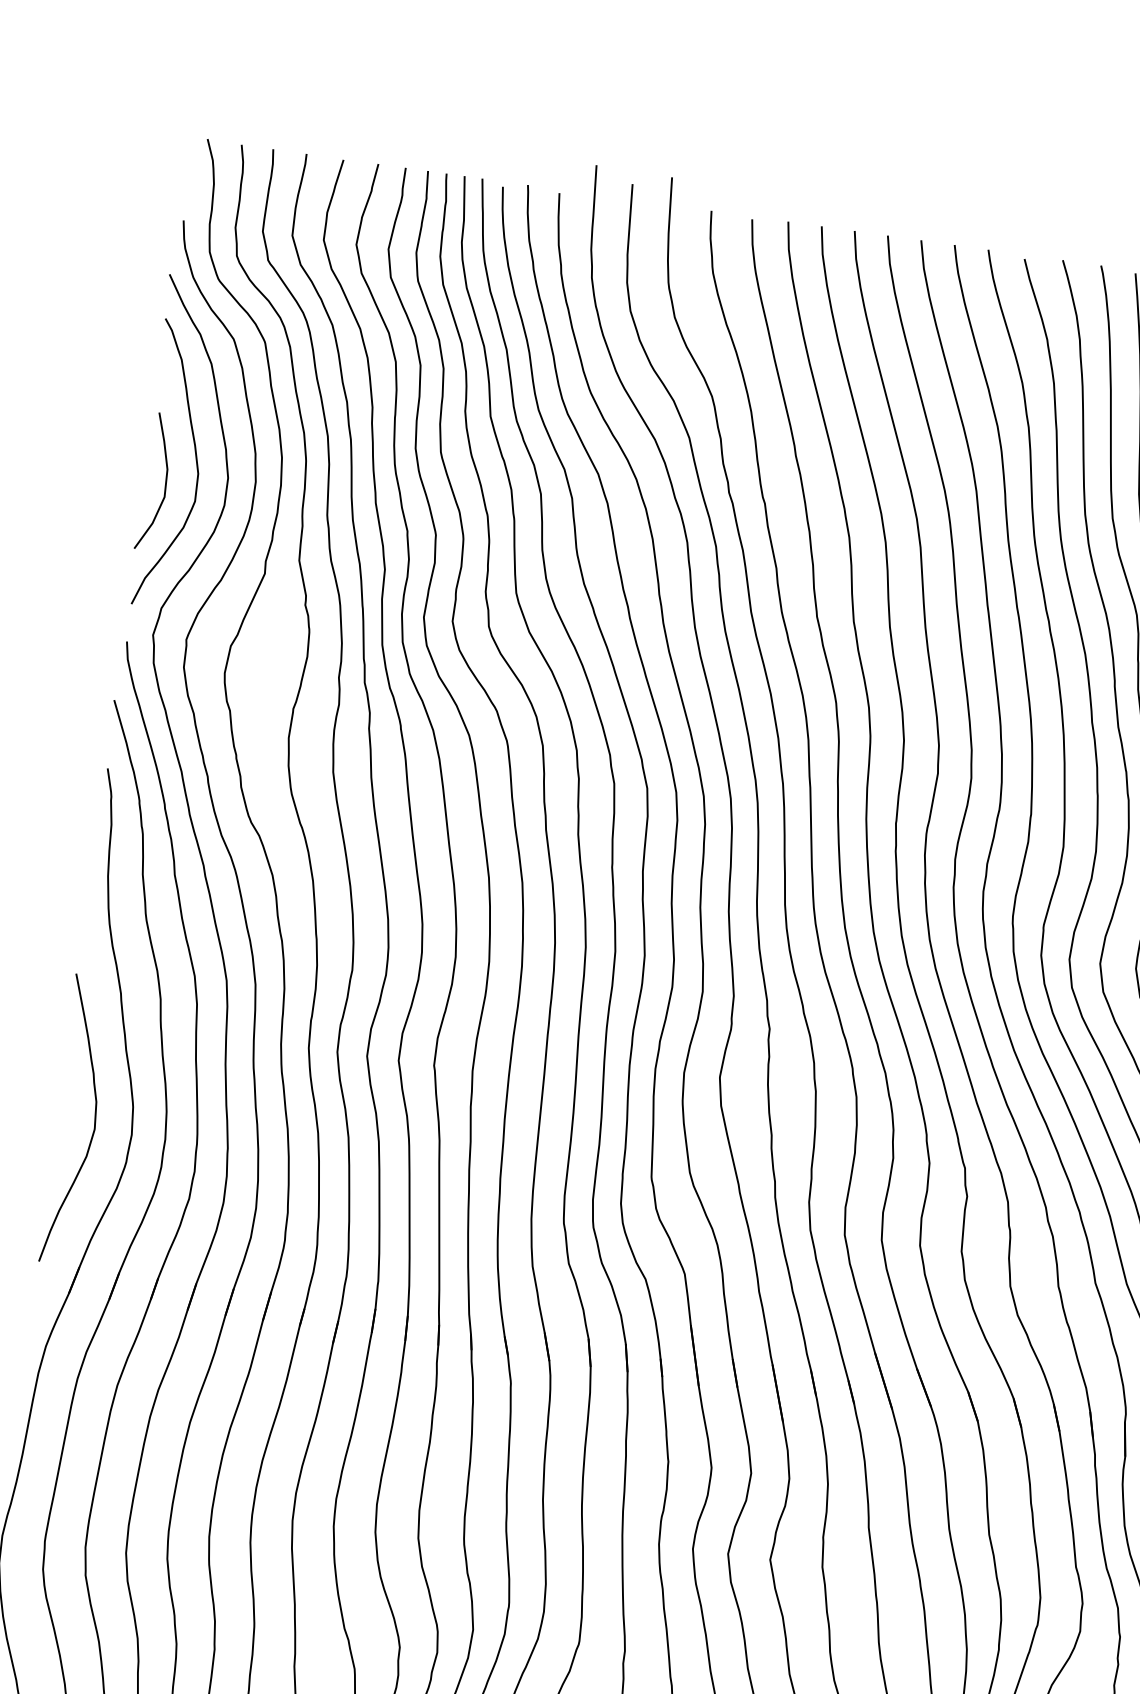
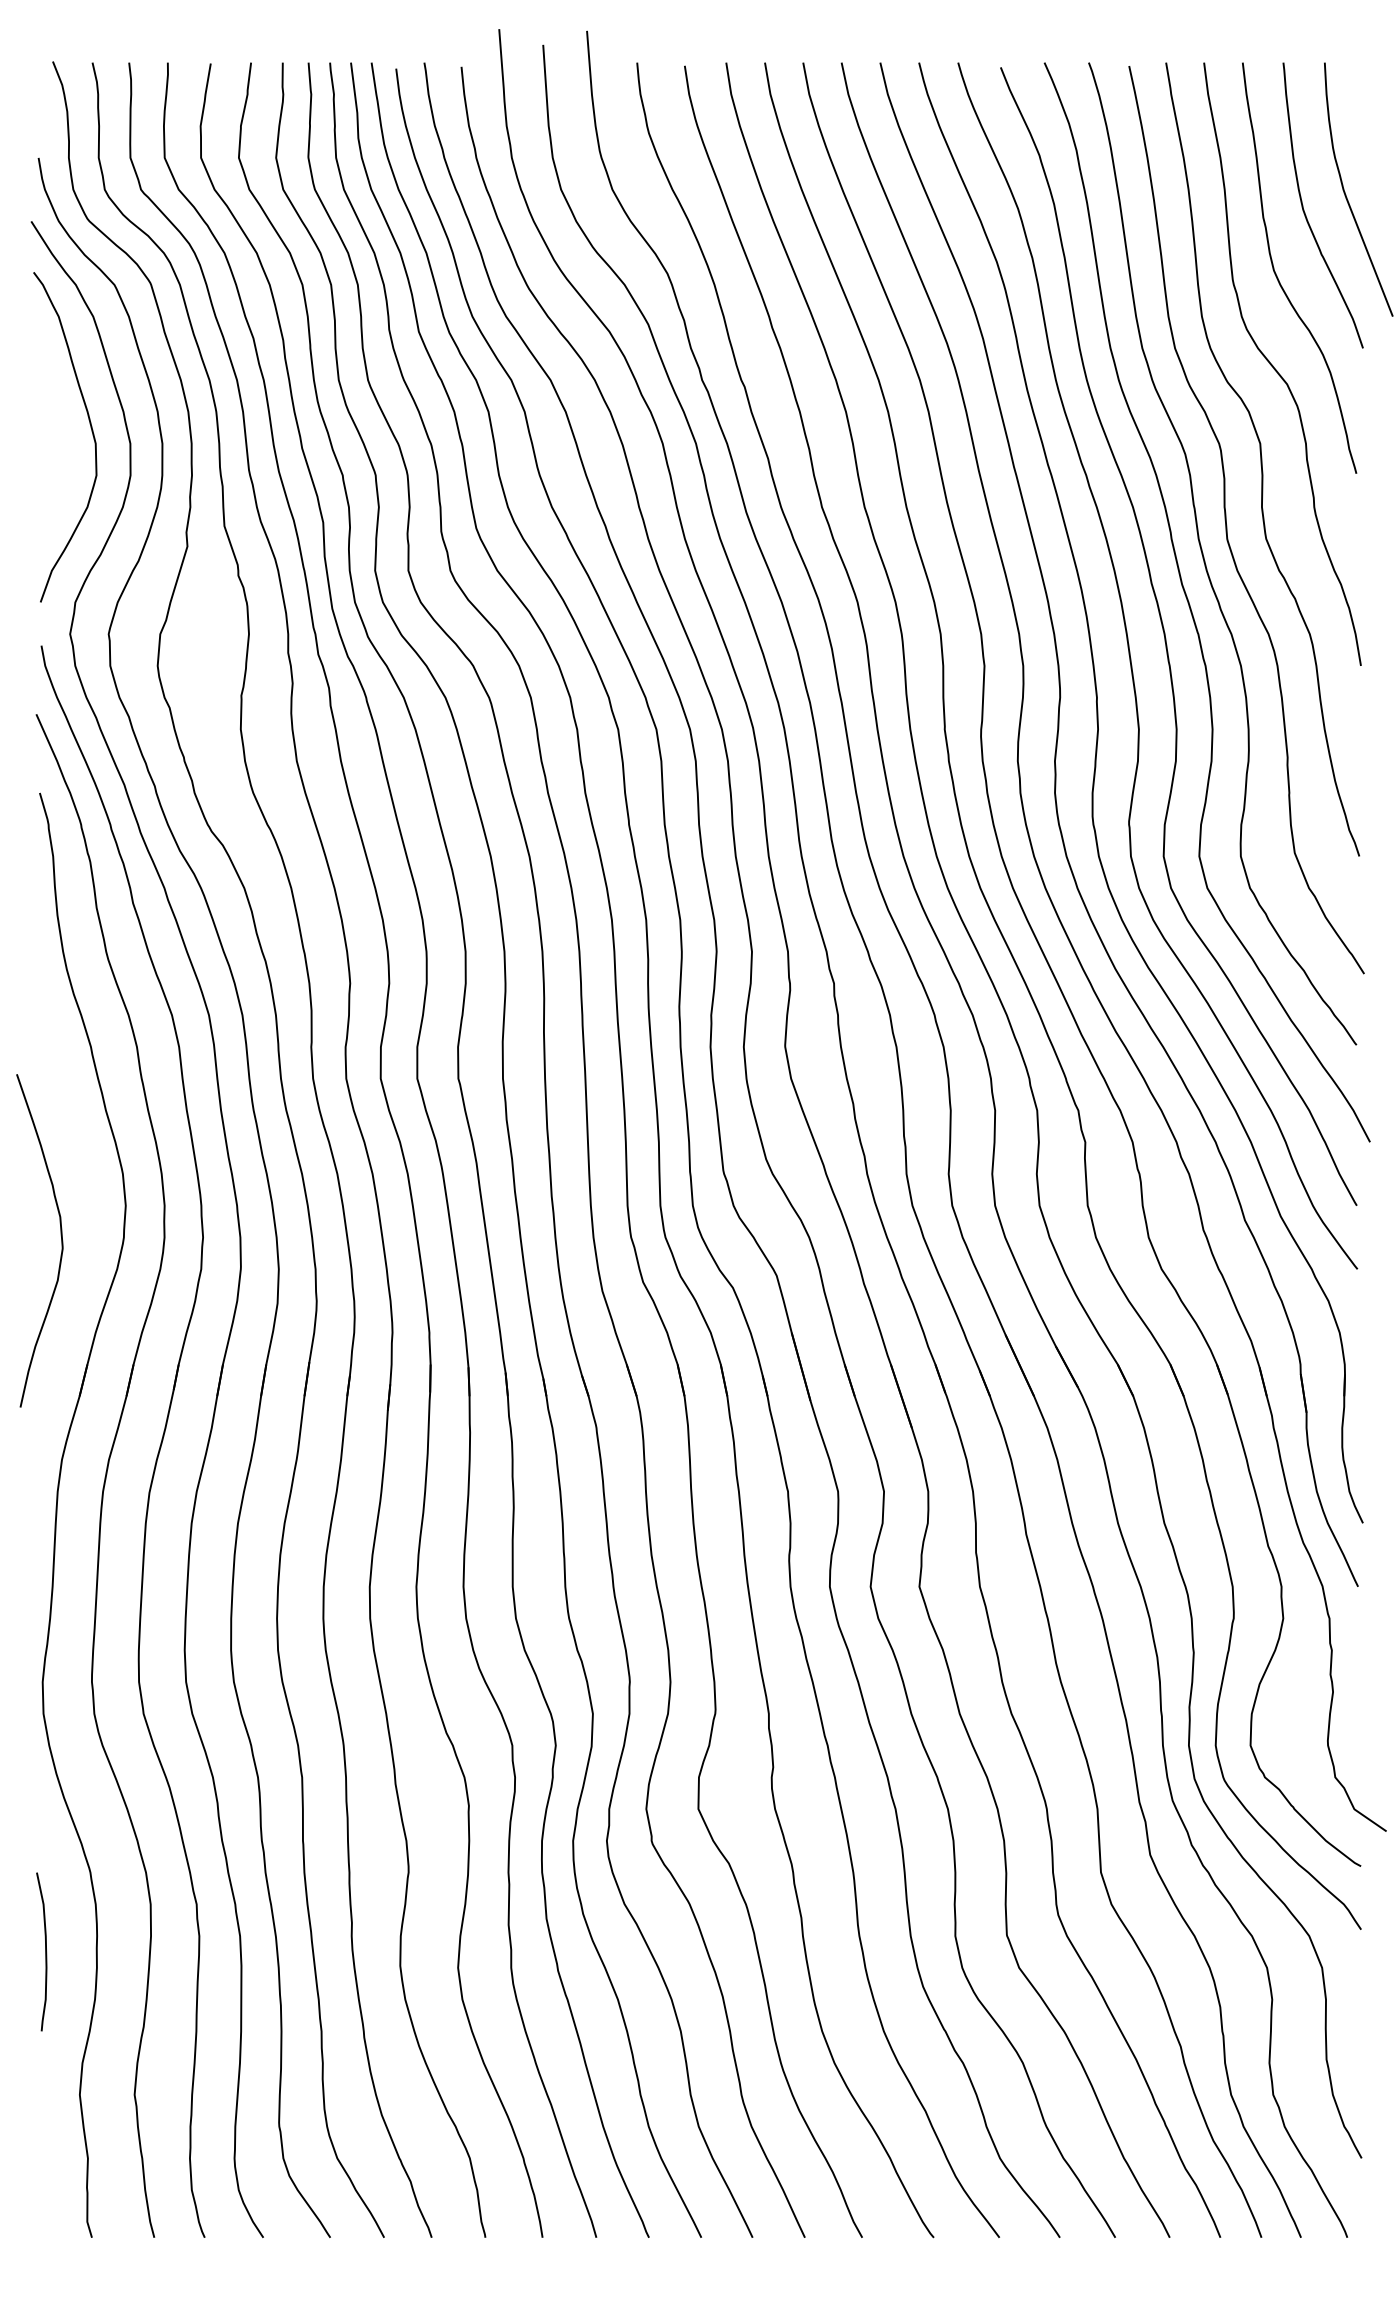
curve: (165, 483) -> (59, 459), removed
curve: (94, 1117) -> (60, 1235), moved

